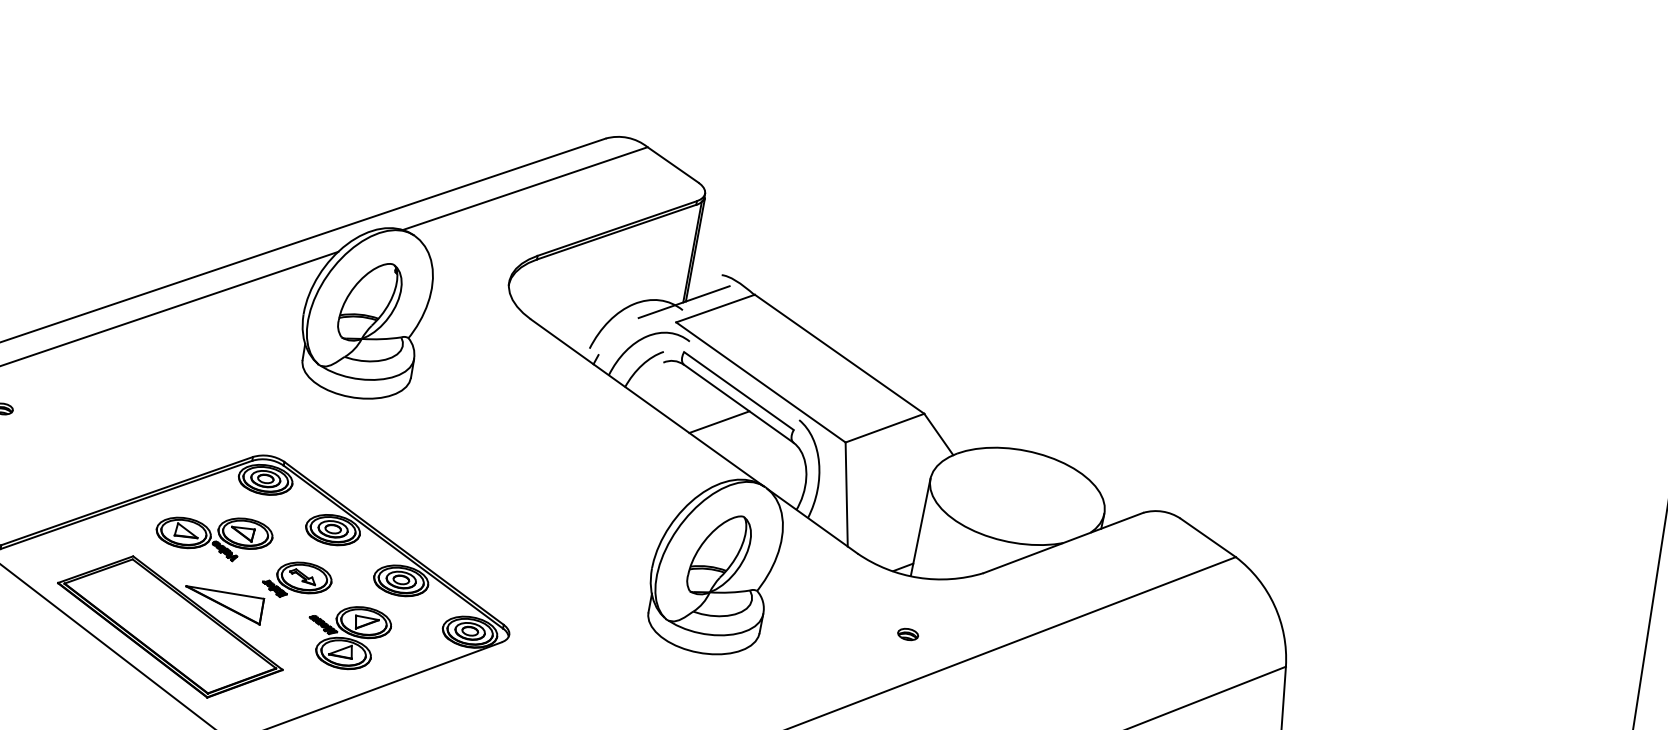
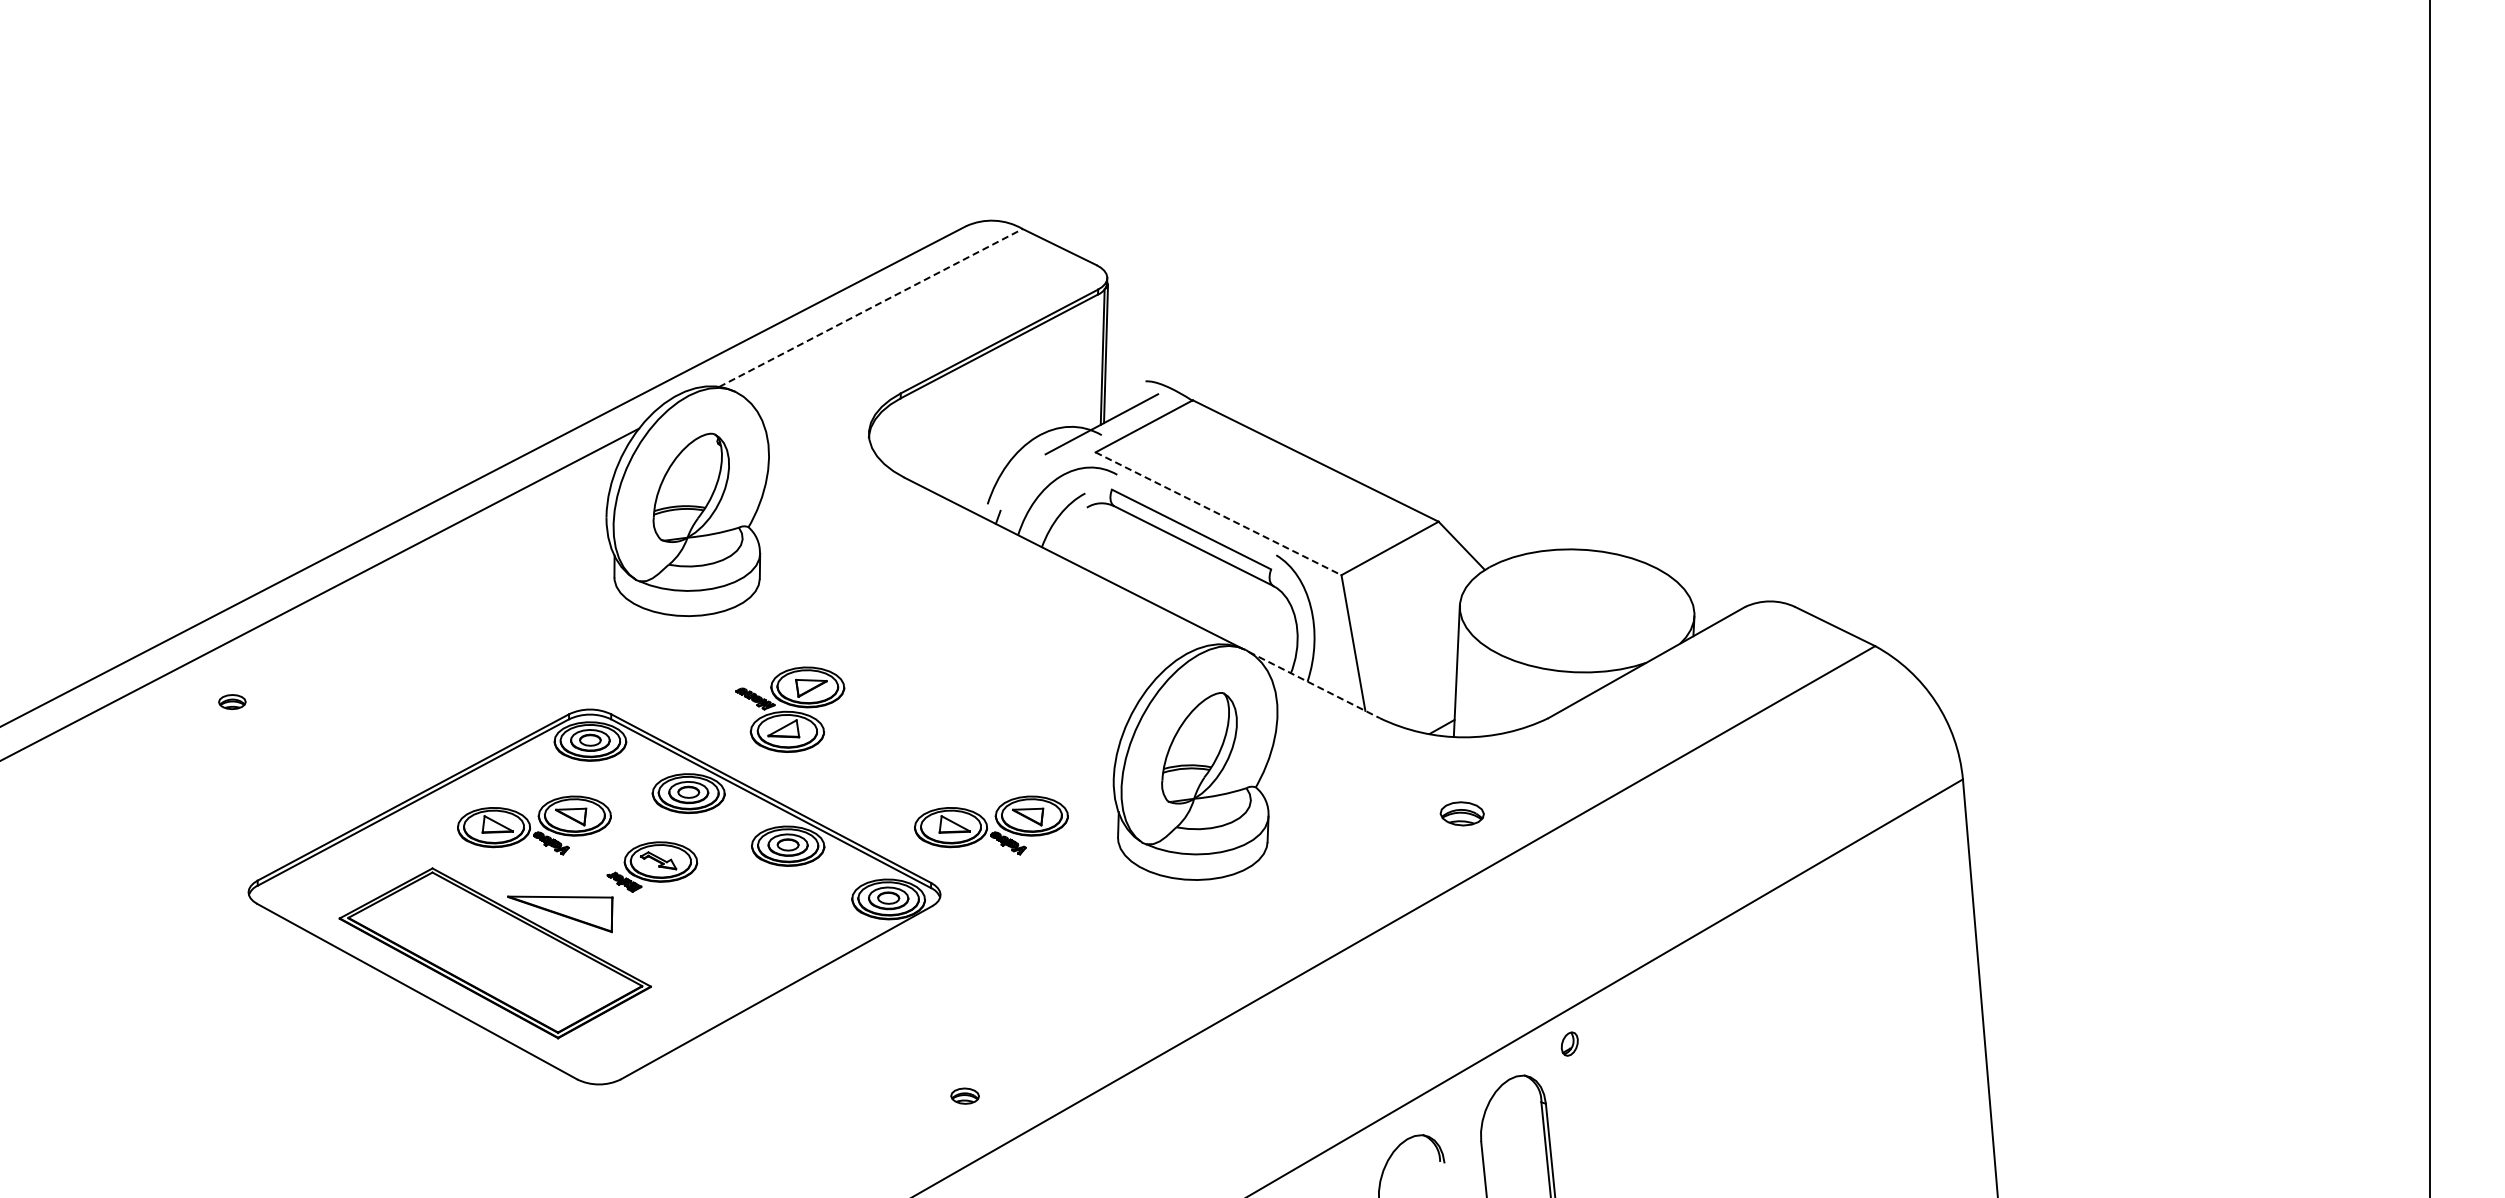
line: (525, 188) -> (871, 307), solid -> dashed
line: (760, 382) -> (1218, 514), solid -> dashed
line: (719, 421) -> (1172, 573), removed
line: (812, 521) -> (1314, 685), solid -> dashed
part: (555, 588) -> (991, 825), added
part: (907, 634) -> (1461, 813), size x1.6
part: (348, 637) -> (790, 709), moved

